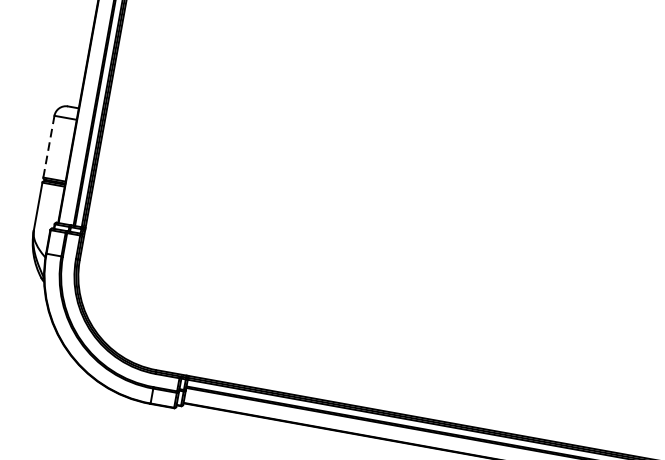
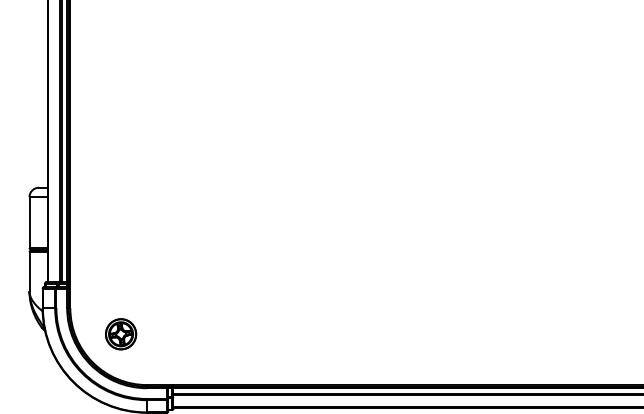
line: (48, 146) -> (29, 222), dashed -> solid
part: (136, 303) -> (121, 334), added

